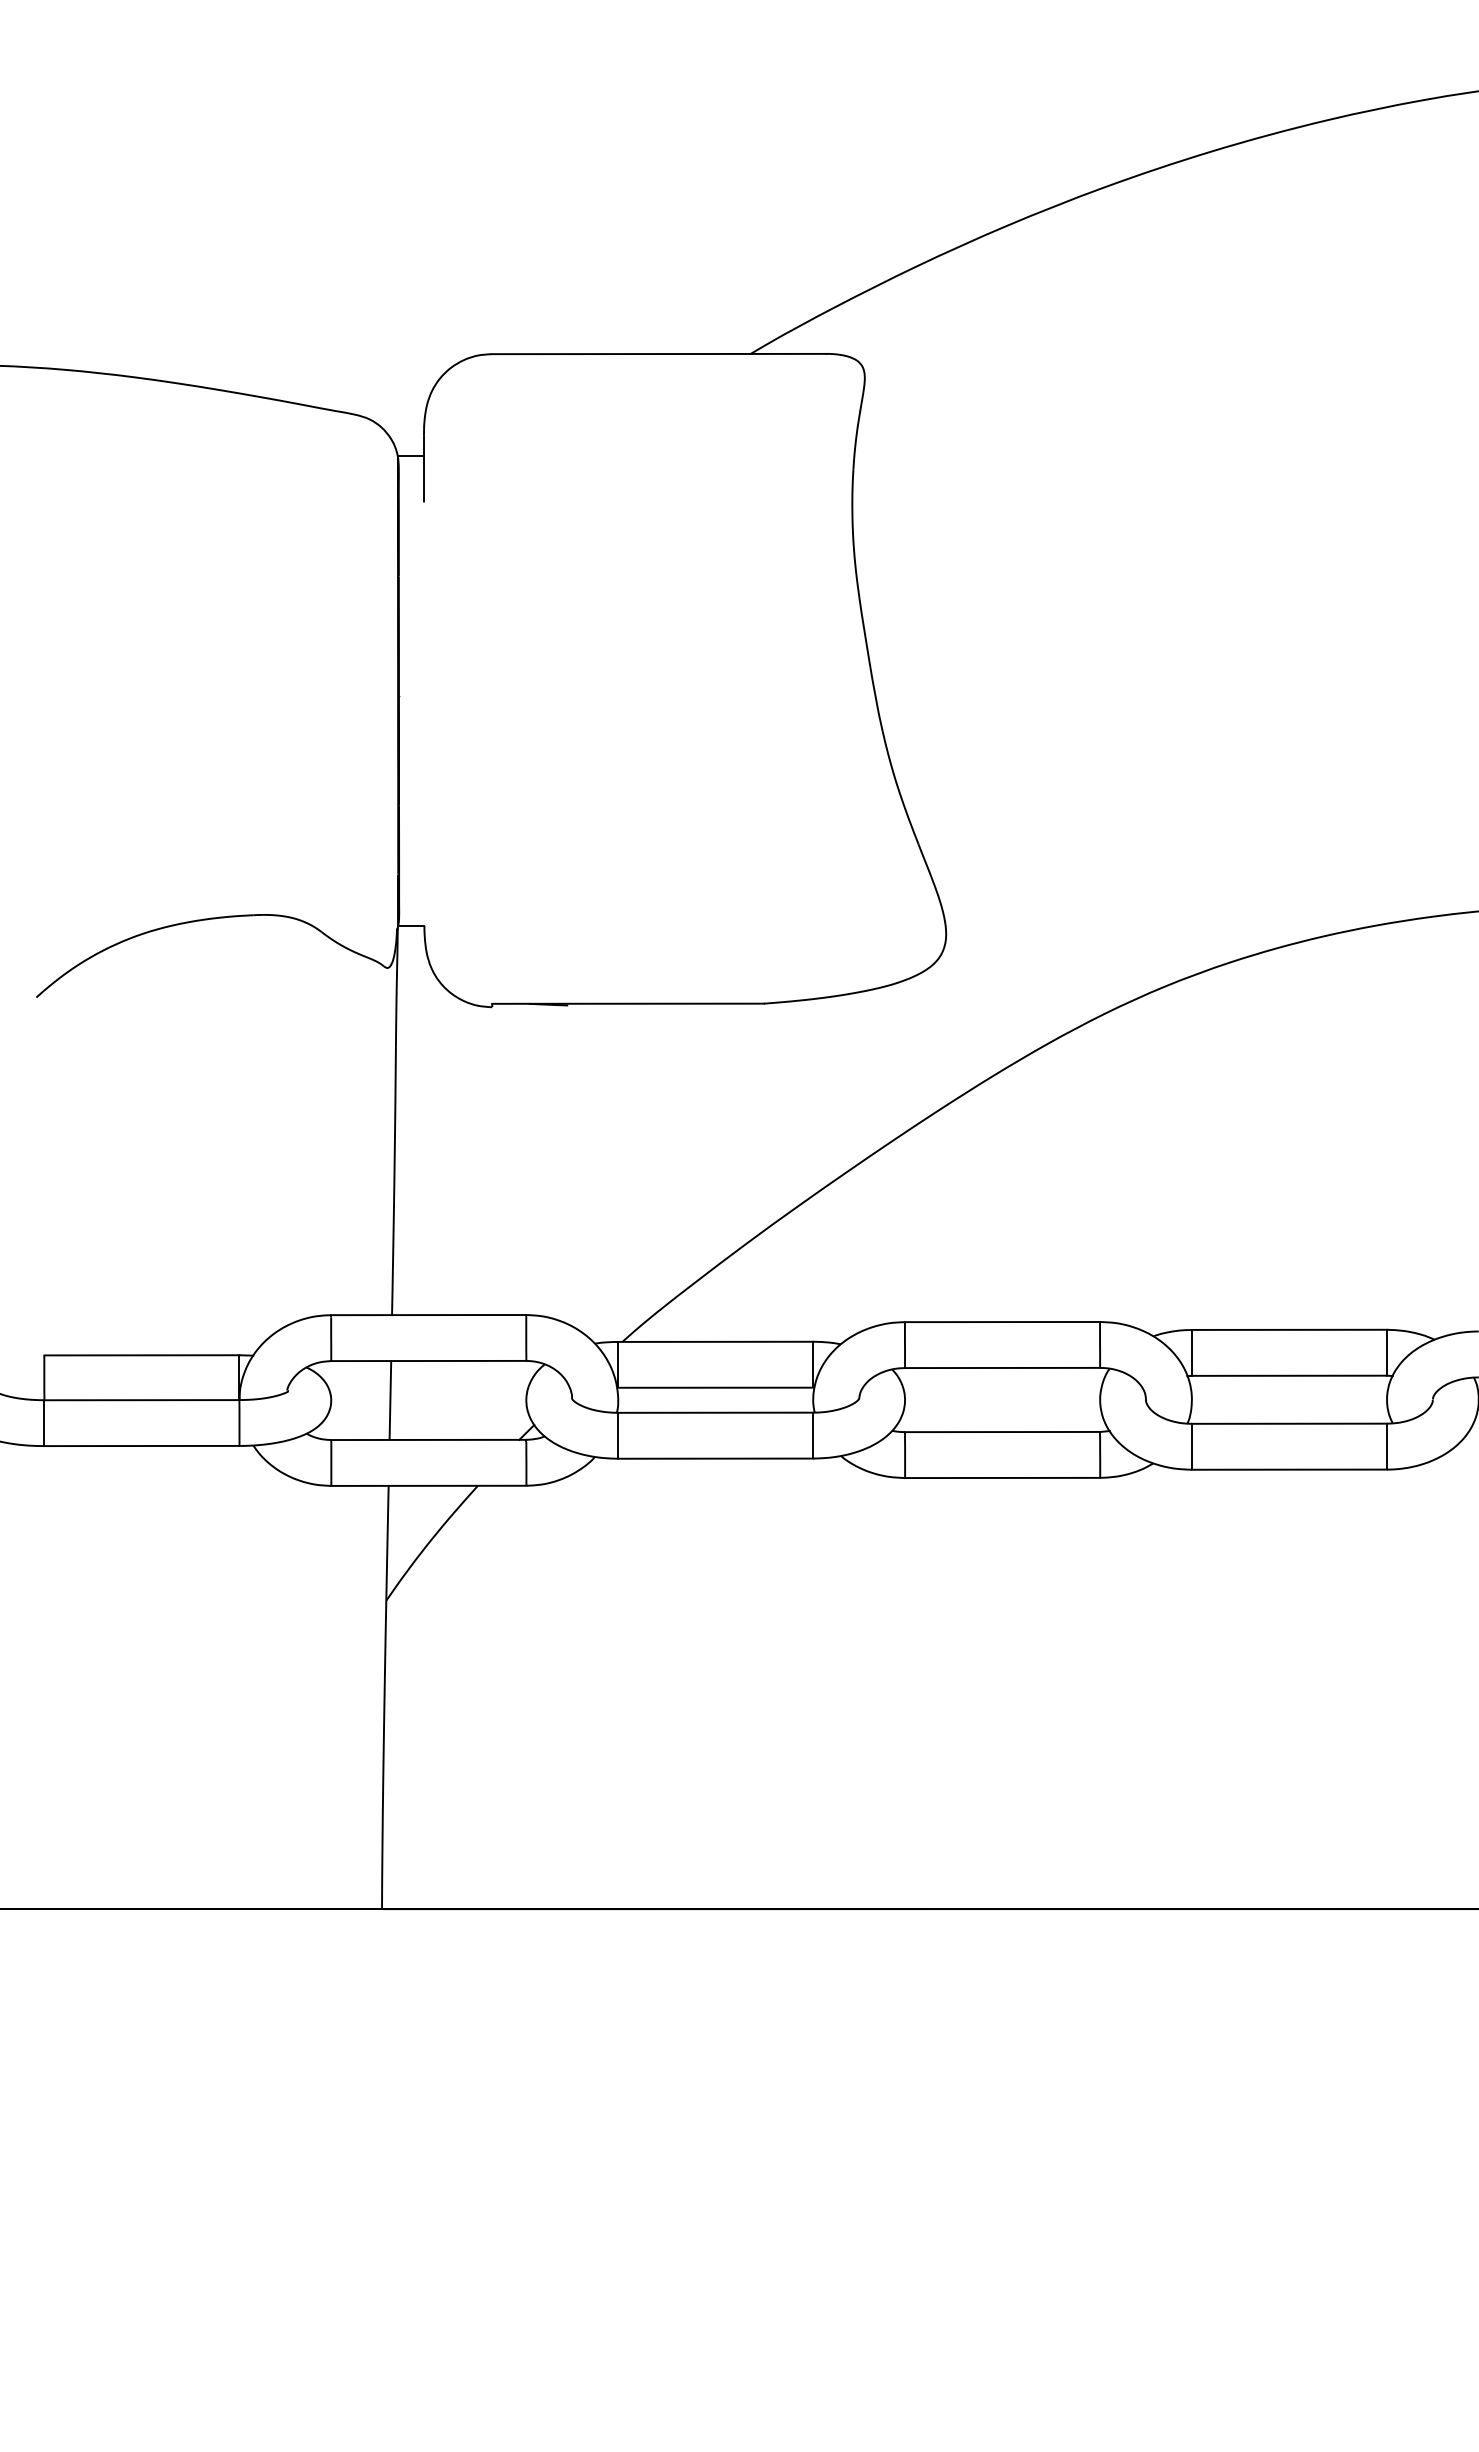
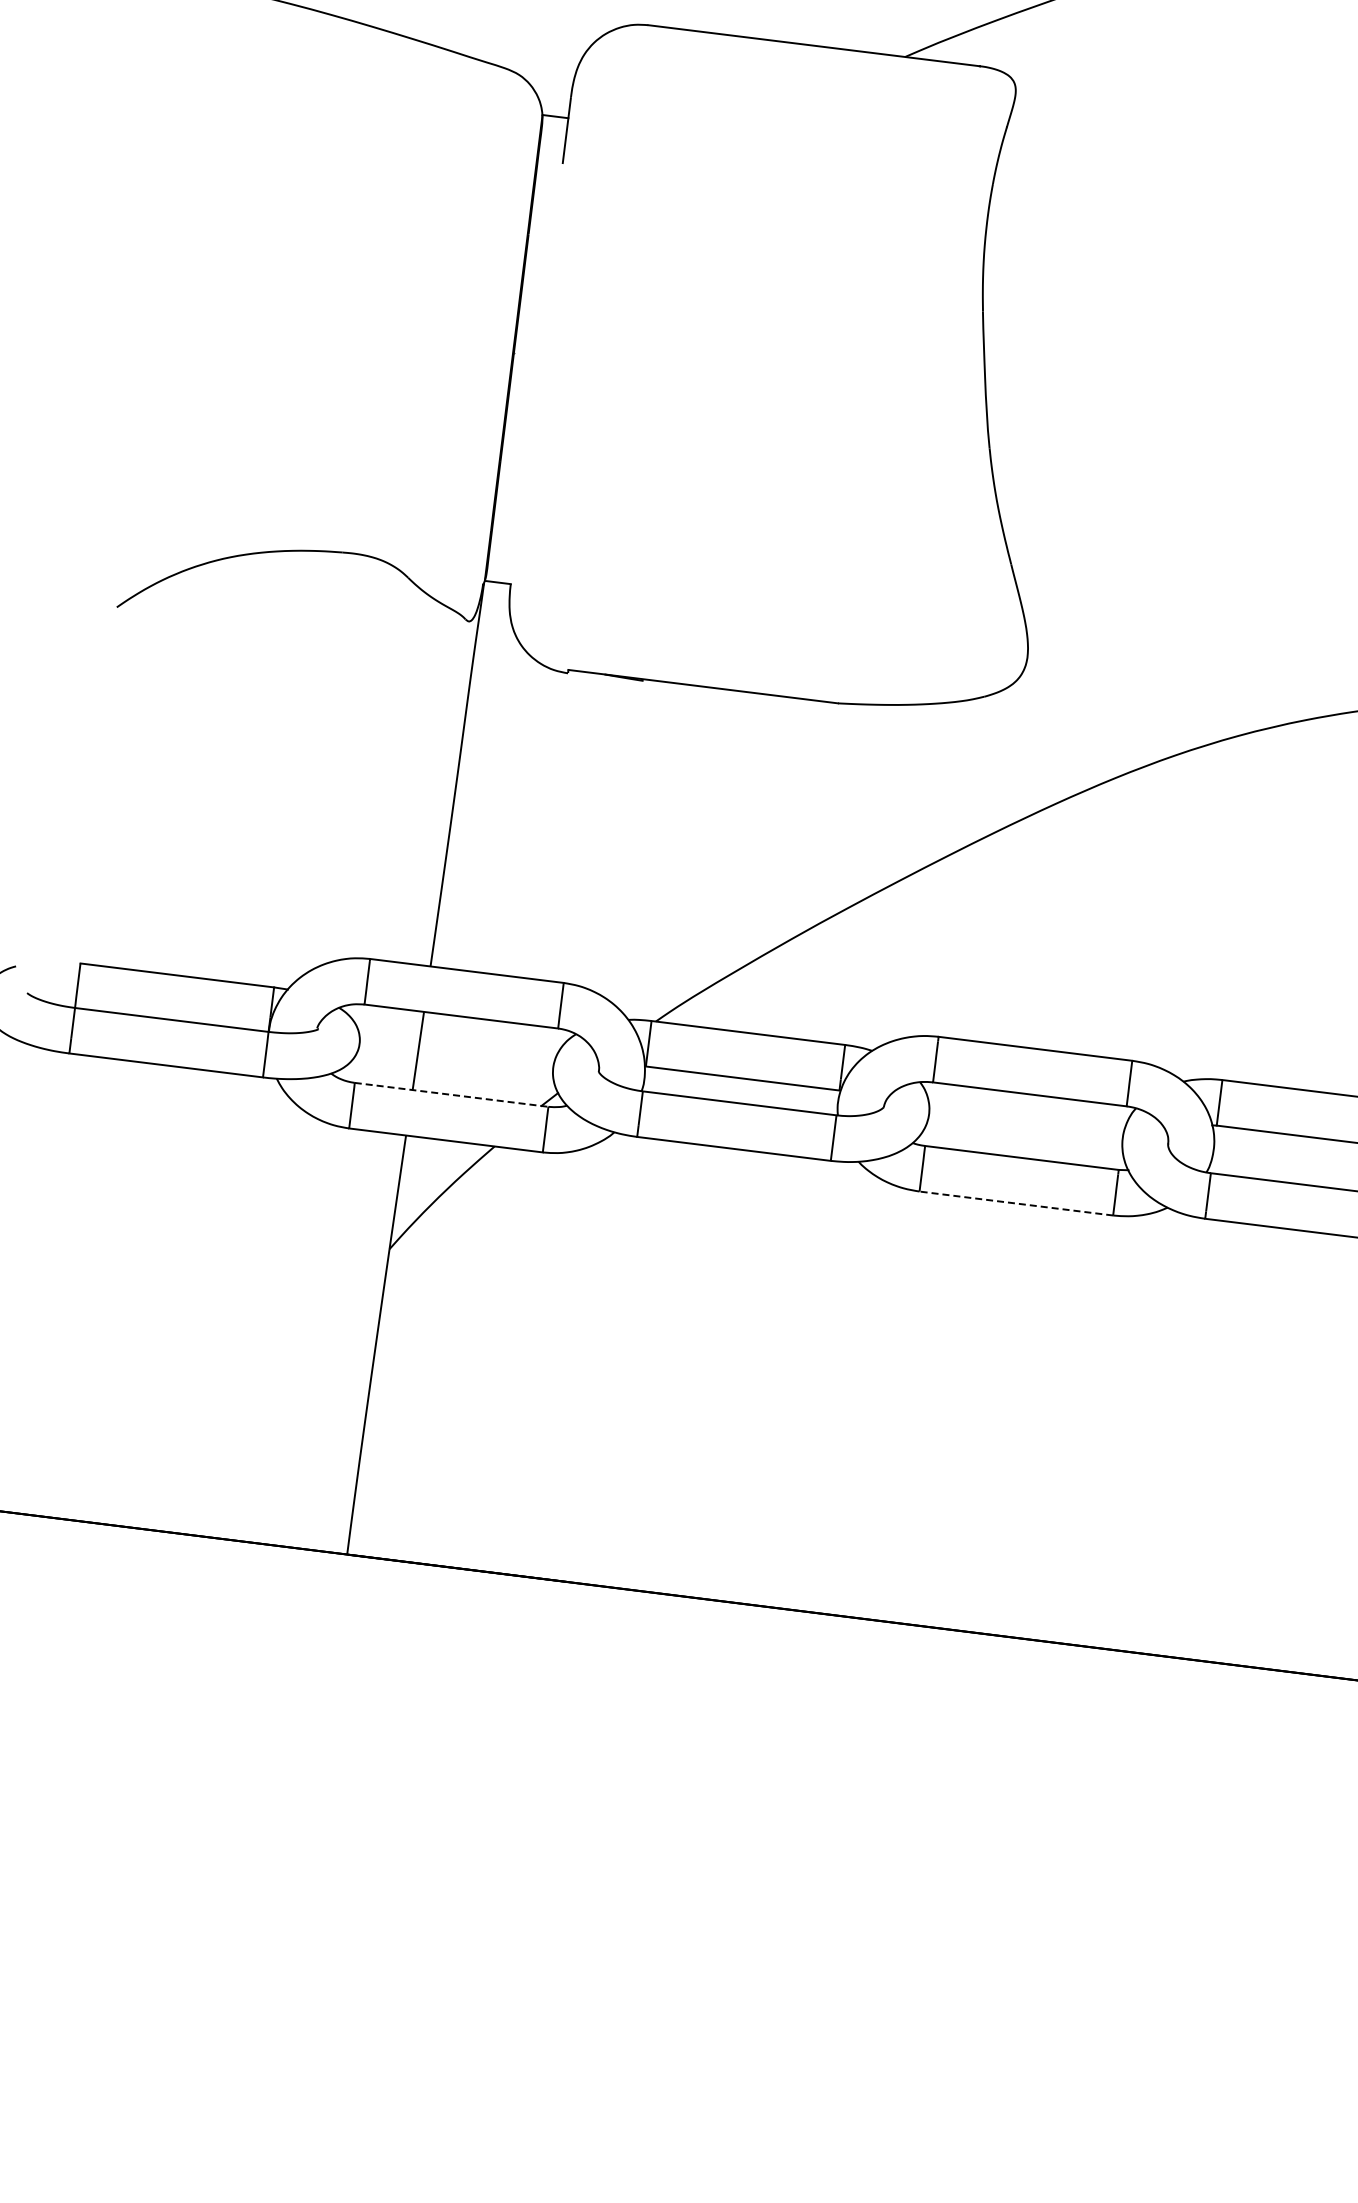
line: (428, 1439) -> (451, 1094), solid -> dashed
line: (1002, 1477) -> (1016, 1203), solid -> dashed

